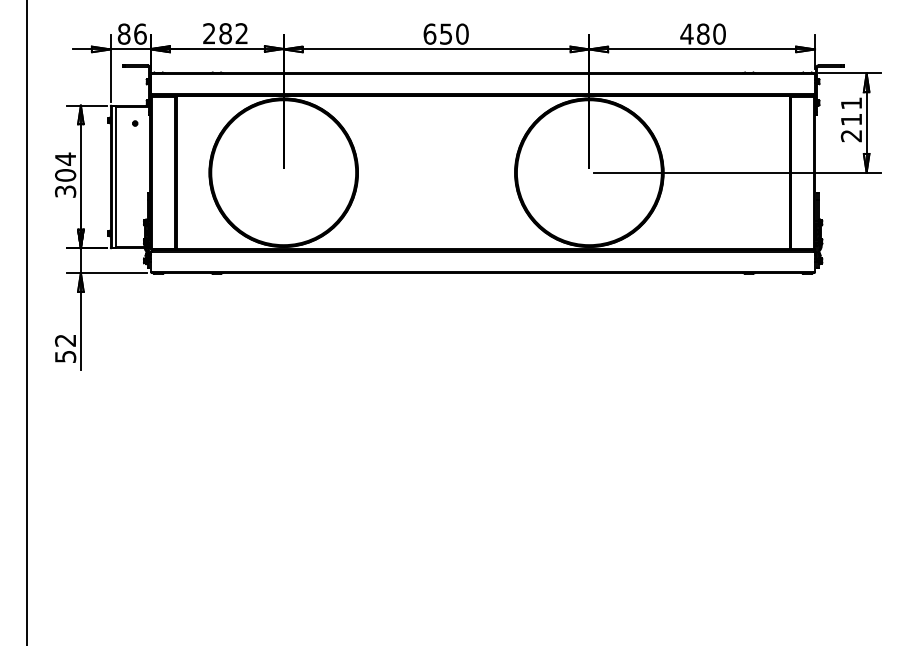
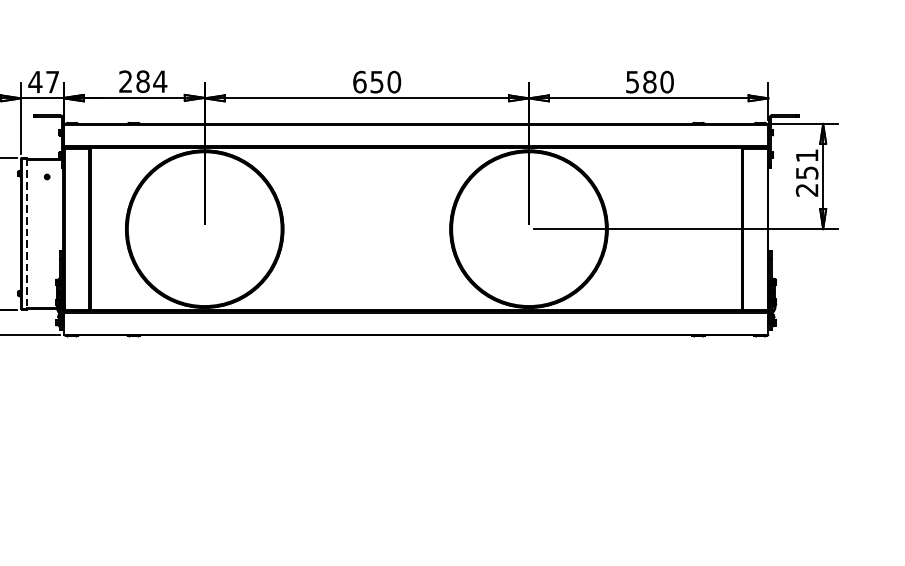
text: (131, 33) -> (43, 81), 86 -> 47
text: (241, 33) -> (159, 81), 282 -> 284
text: (686, 33) -> (632, 81), 480 -> 580
text: (851, 119) -> (807, 172), 211 -> 251
line: (116, 176) -> (27, 233), solid -> dashed

